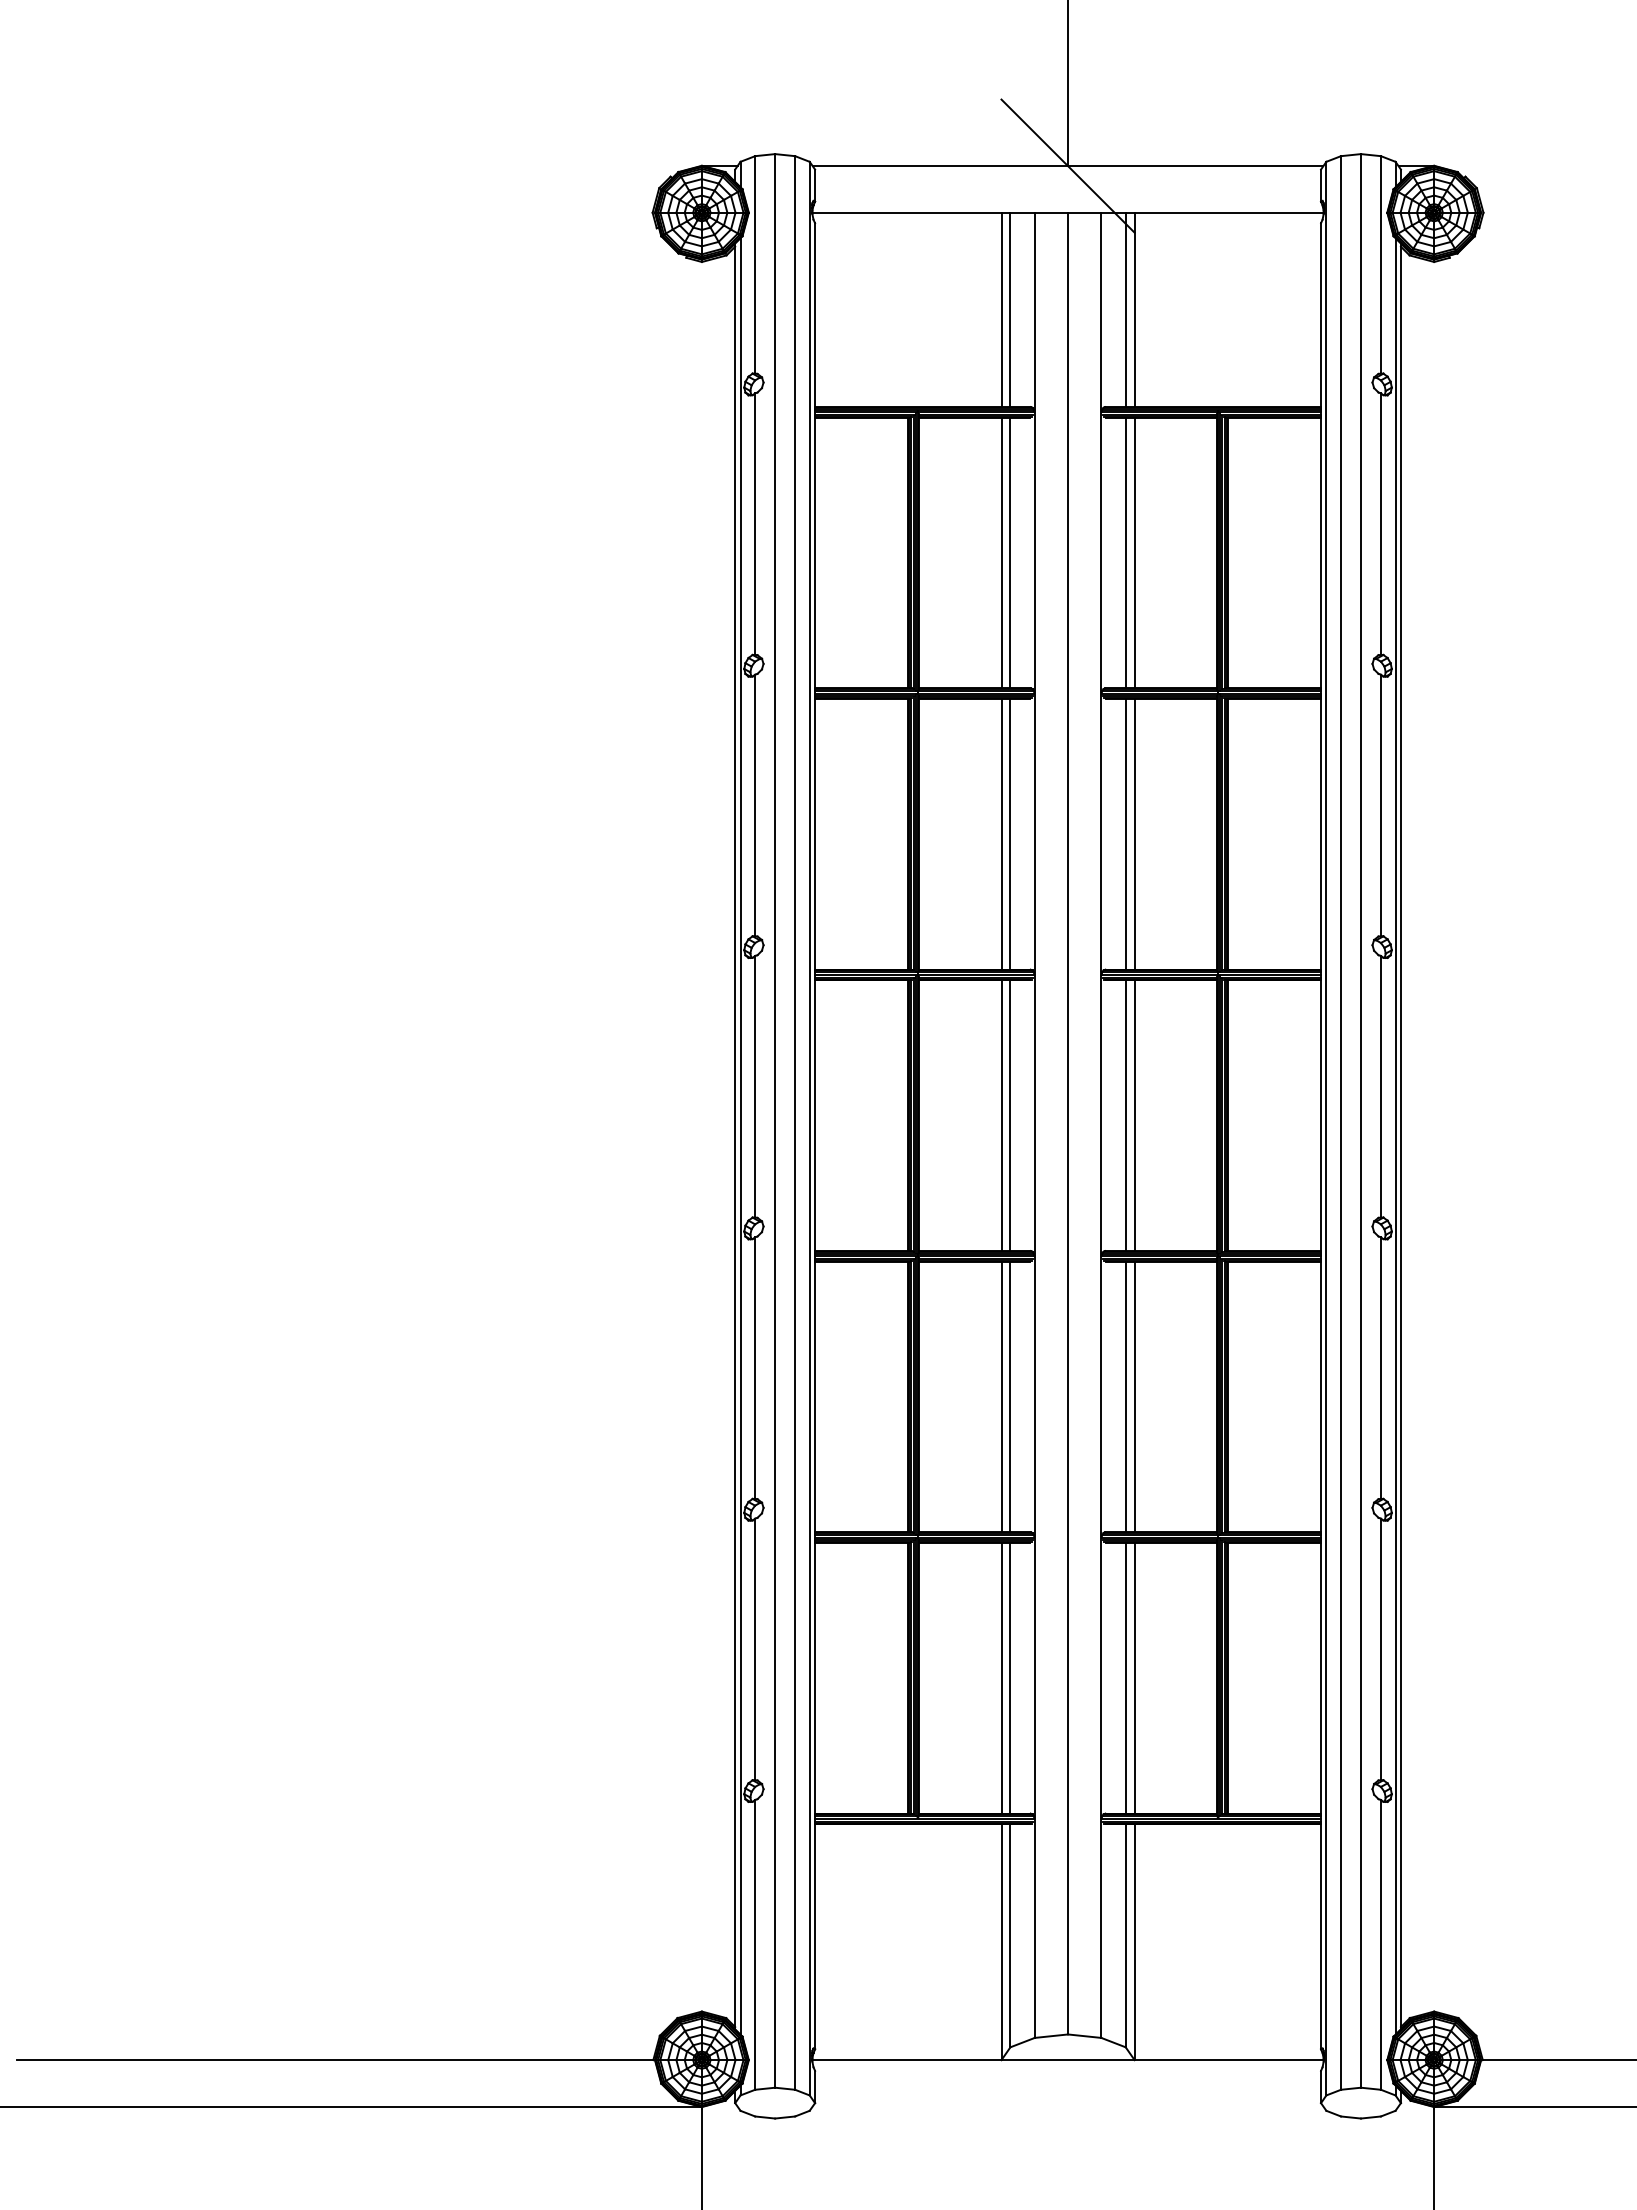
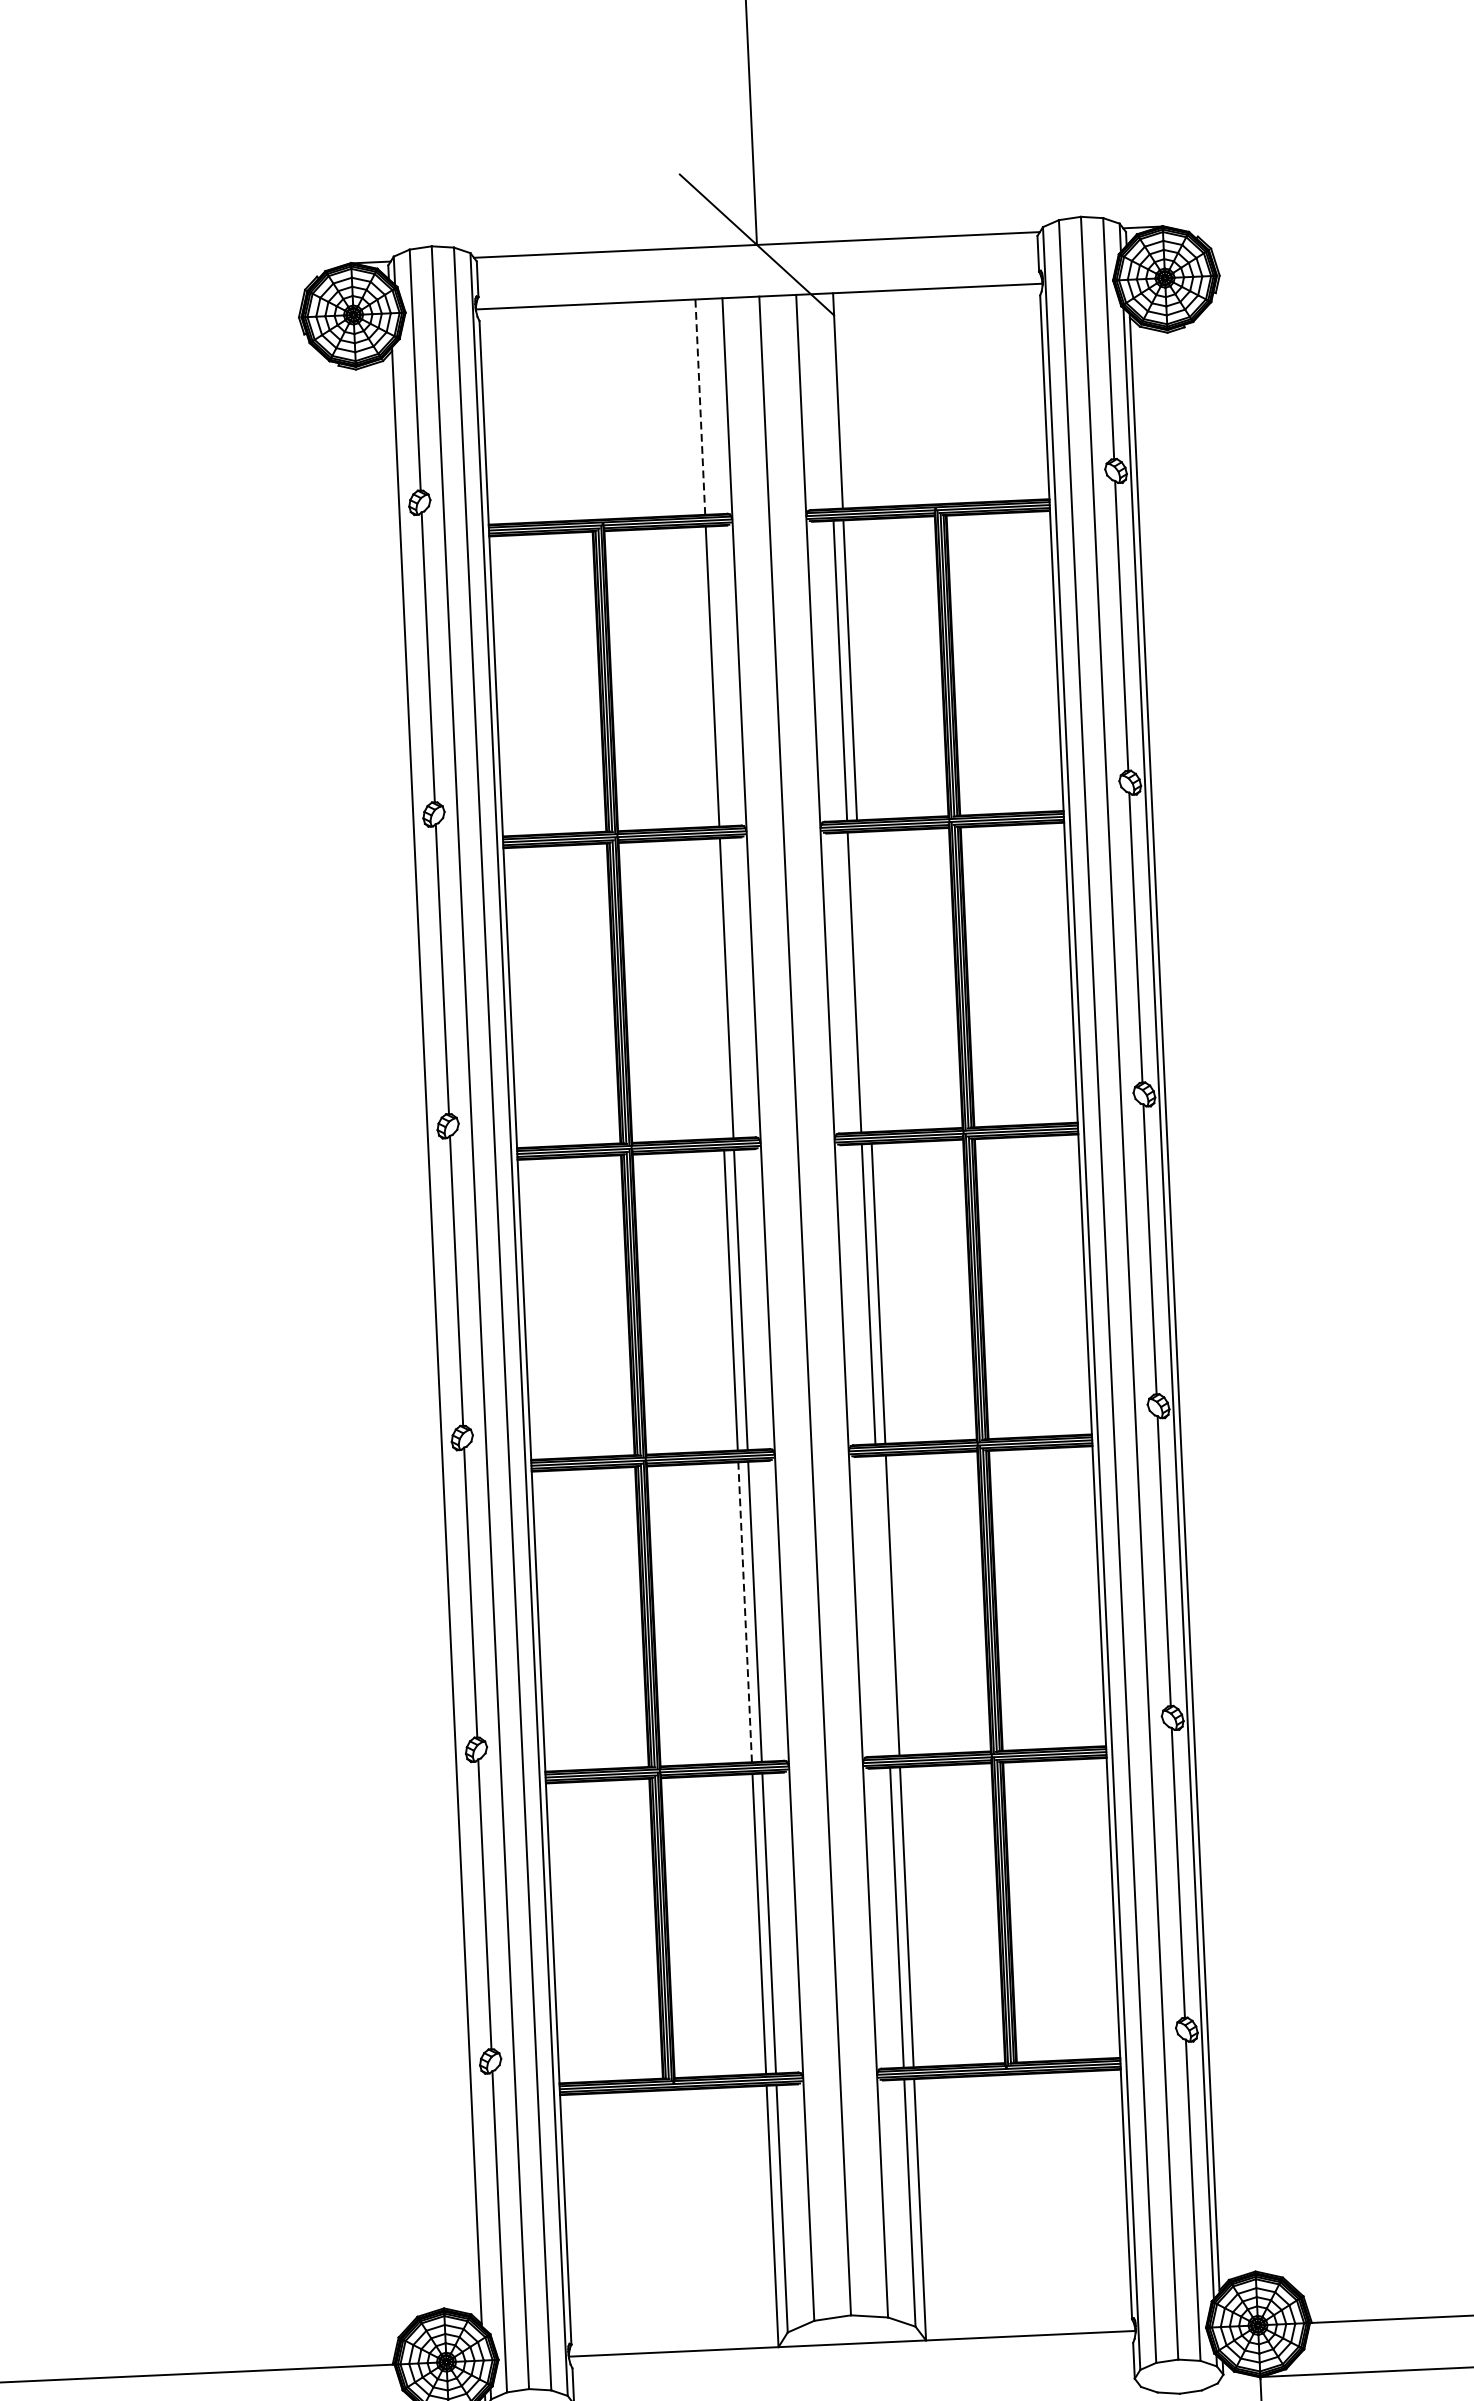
line: (1001, 309) -> (690, 407), removed
line: (1010, 309) -> (700, 406), solid -> dashed
line: (1125, 309) -> (827, 400), removed
line: (1001, 552) -> (702, 676), removed
line: (1001, 834) -> (716, 988), removed
line: (1134, 834) -> (864, 982), removed
line: (740, 1136) -> (442, 1336), removed
line: (1001, 1396) -> (745, 1611), solid -> dashed
line: (1125, 1396) -> (882, 1605), removed

